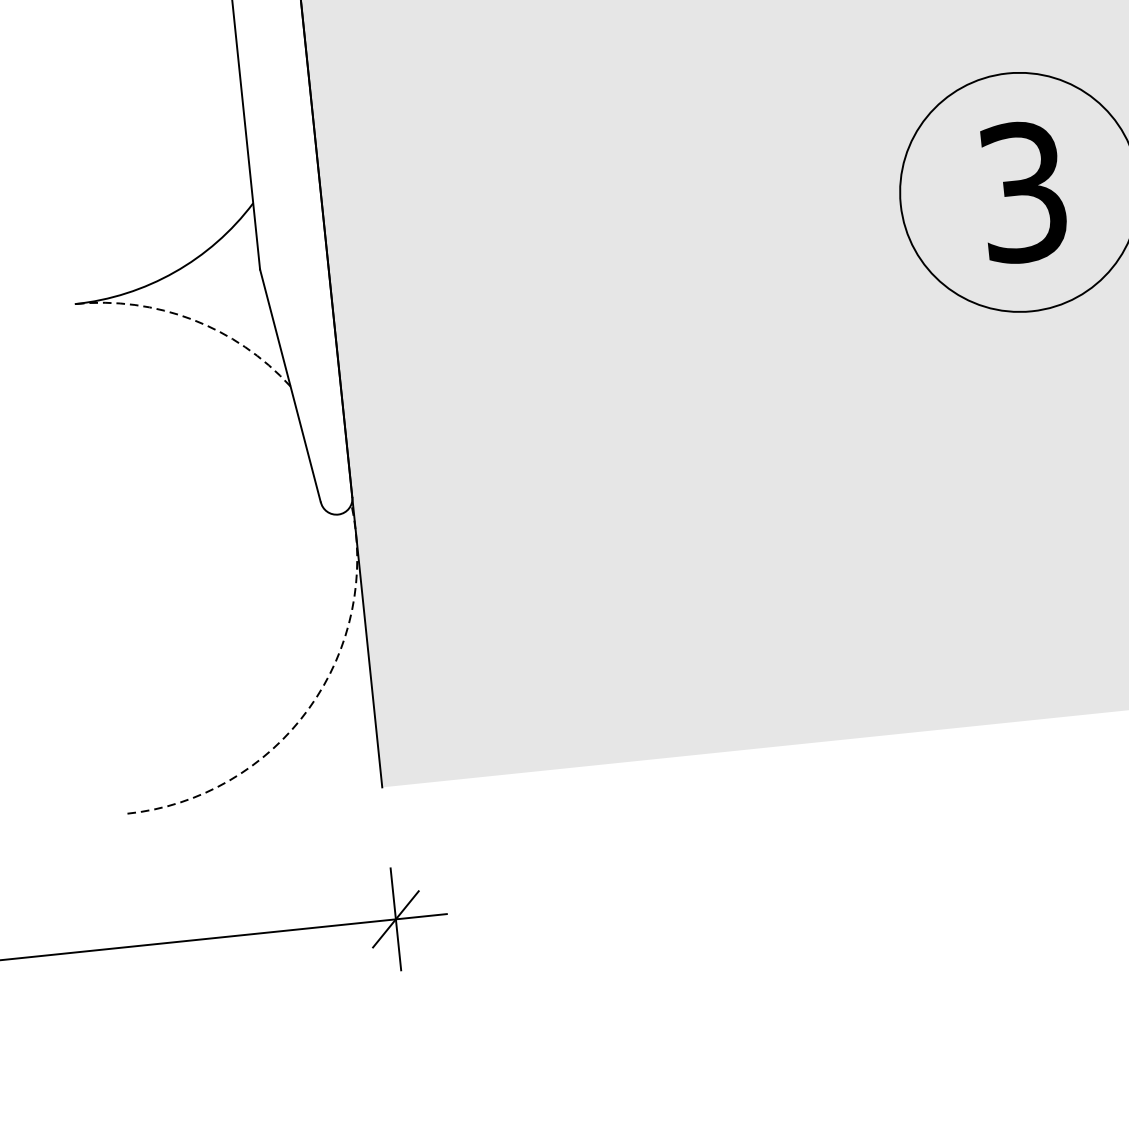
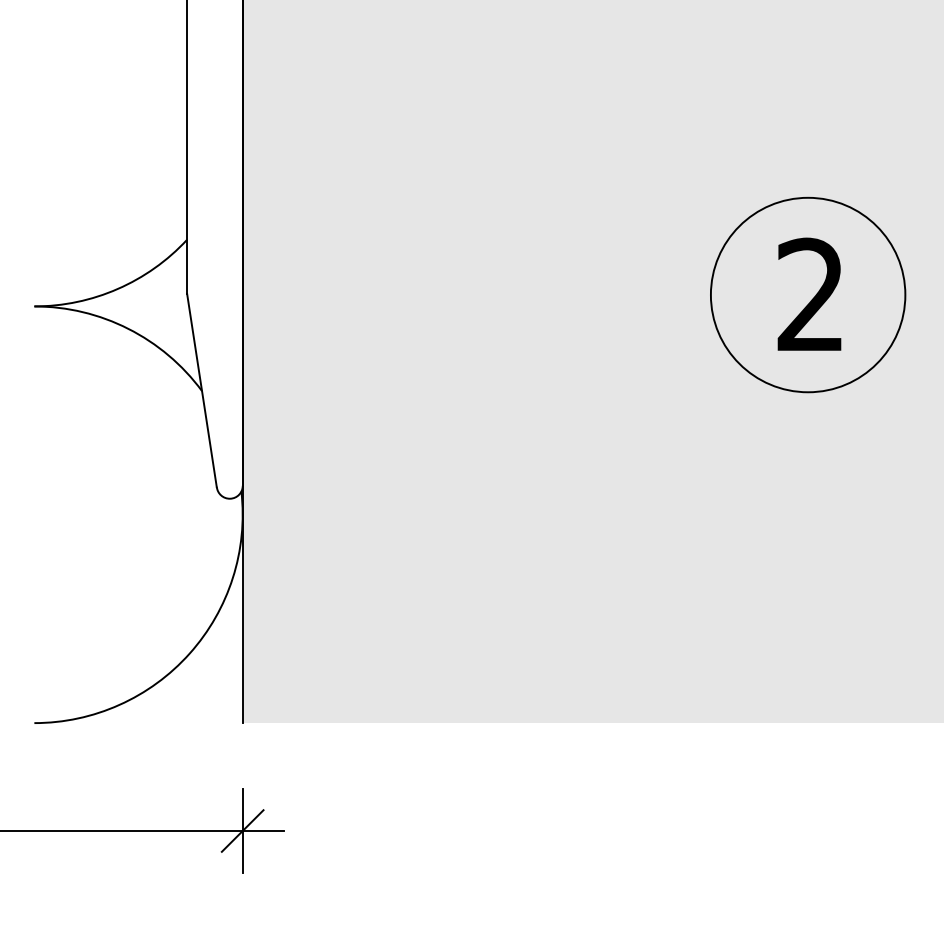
text: (1022, 191) -> (810, 294), 3 -> 2
arc: (192, 319) -> (128, 328), dashed -> solid
arc: (308, 708) -> (189, 653), dashed -> solid

